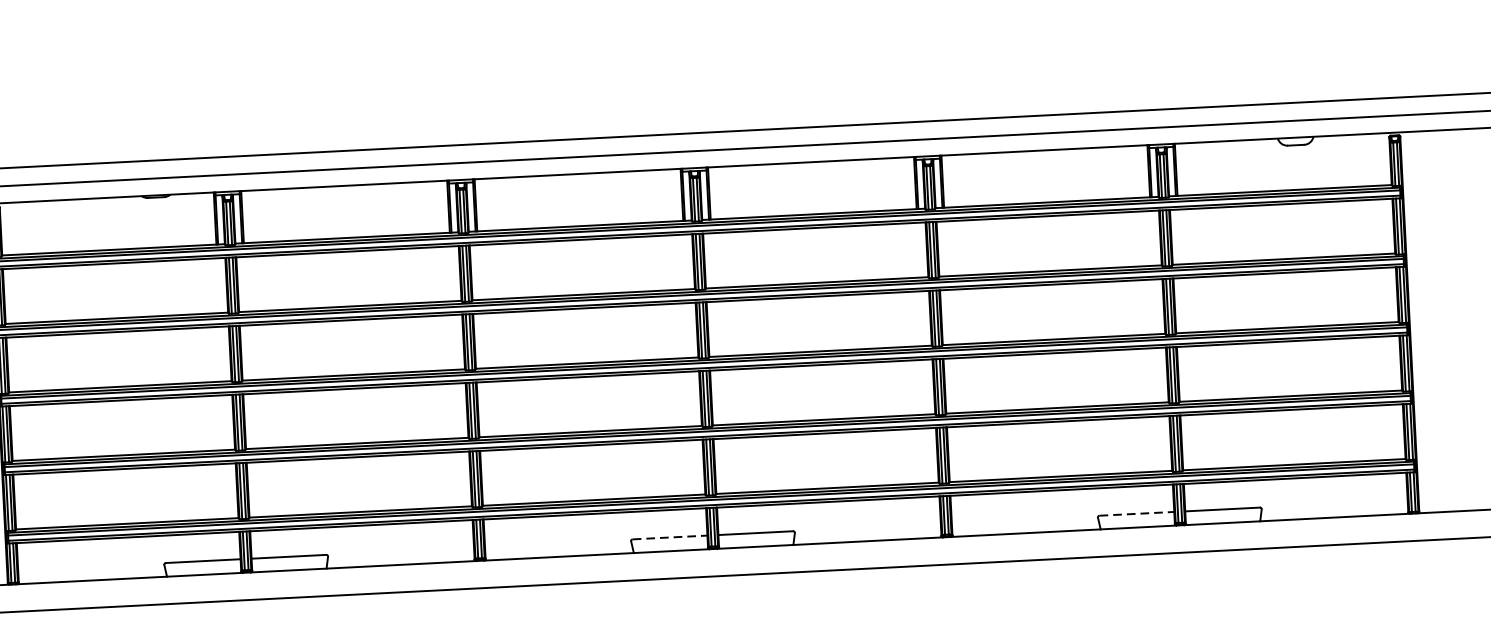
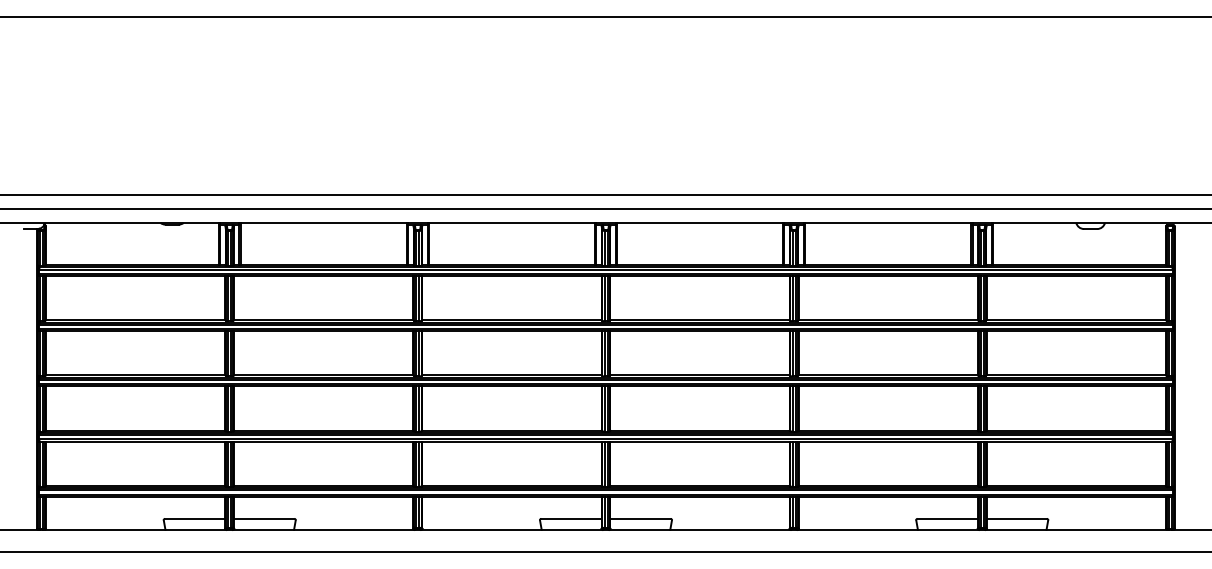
line: (1137, 513) -> (948, 518), dashed -> solid
line: (670, 537) -> (571, 518), dashed -> solid

